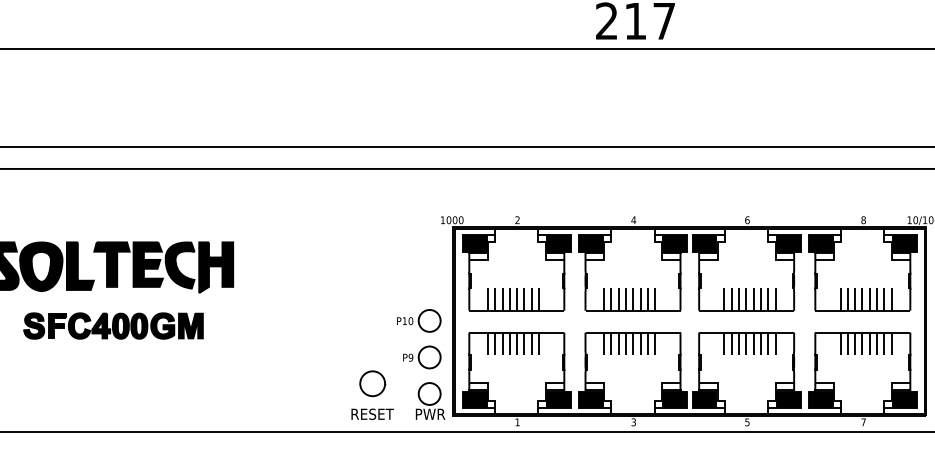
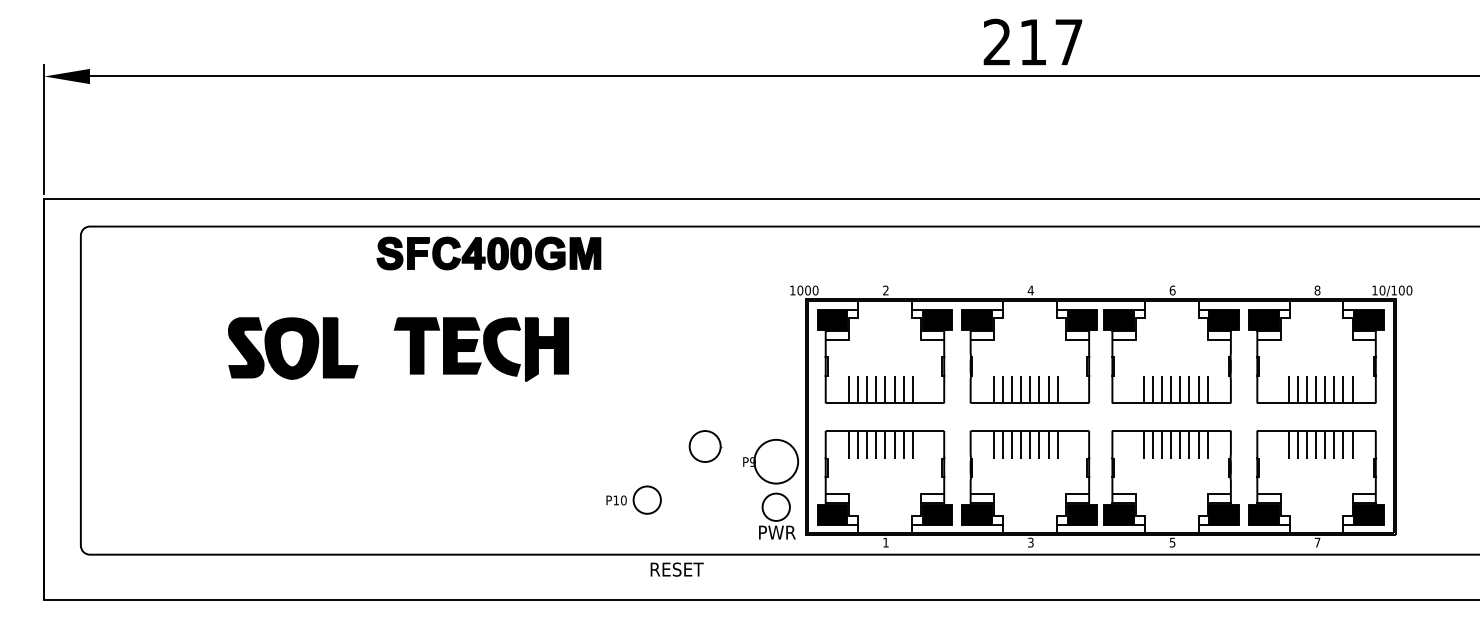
part: (162, 267) -> (480, 349), moved
part: (418, 320) -> (633, 499), moved
part: (113, 326) -> (488, 253), moved
circle: (429, 357) -> (775, 461), size x1.6
part: (372, 383) -> (705, 446), moved
text: (372, 414) -> (676, 569), moved

